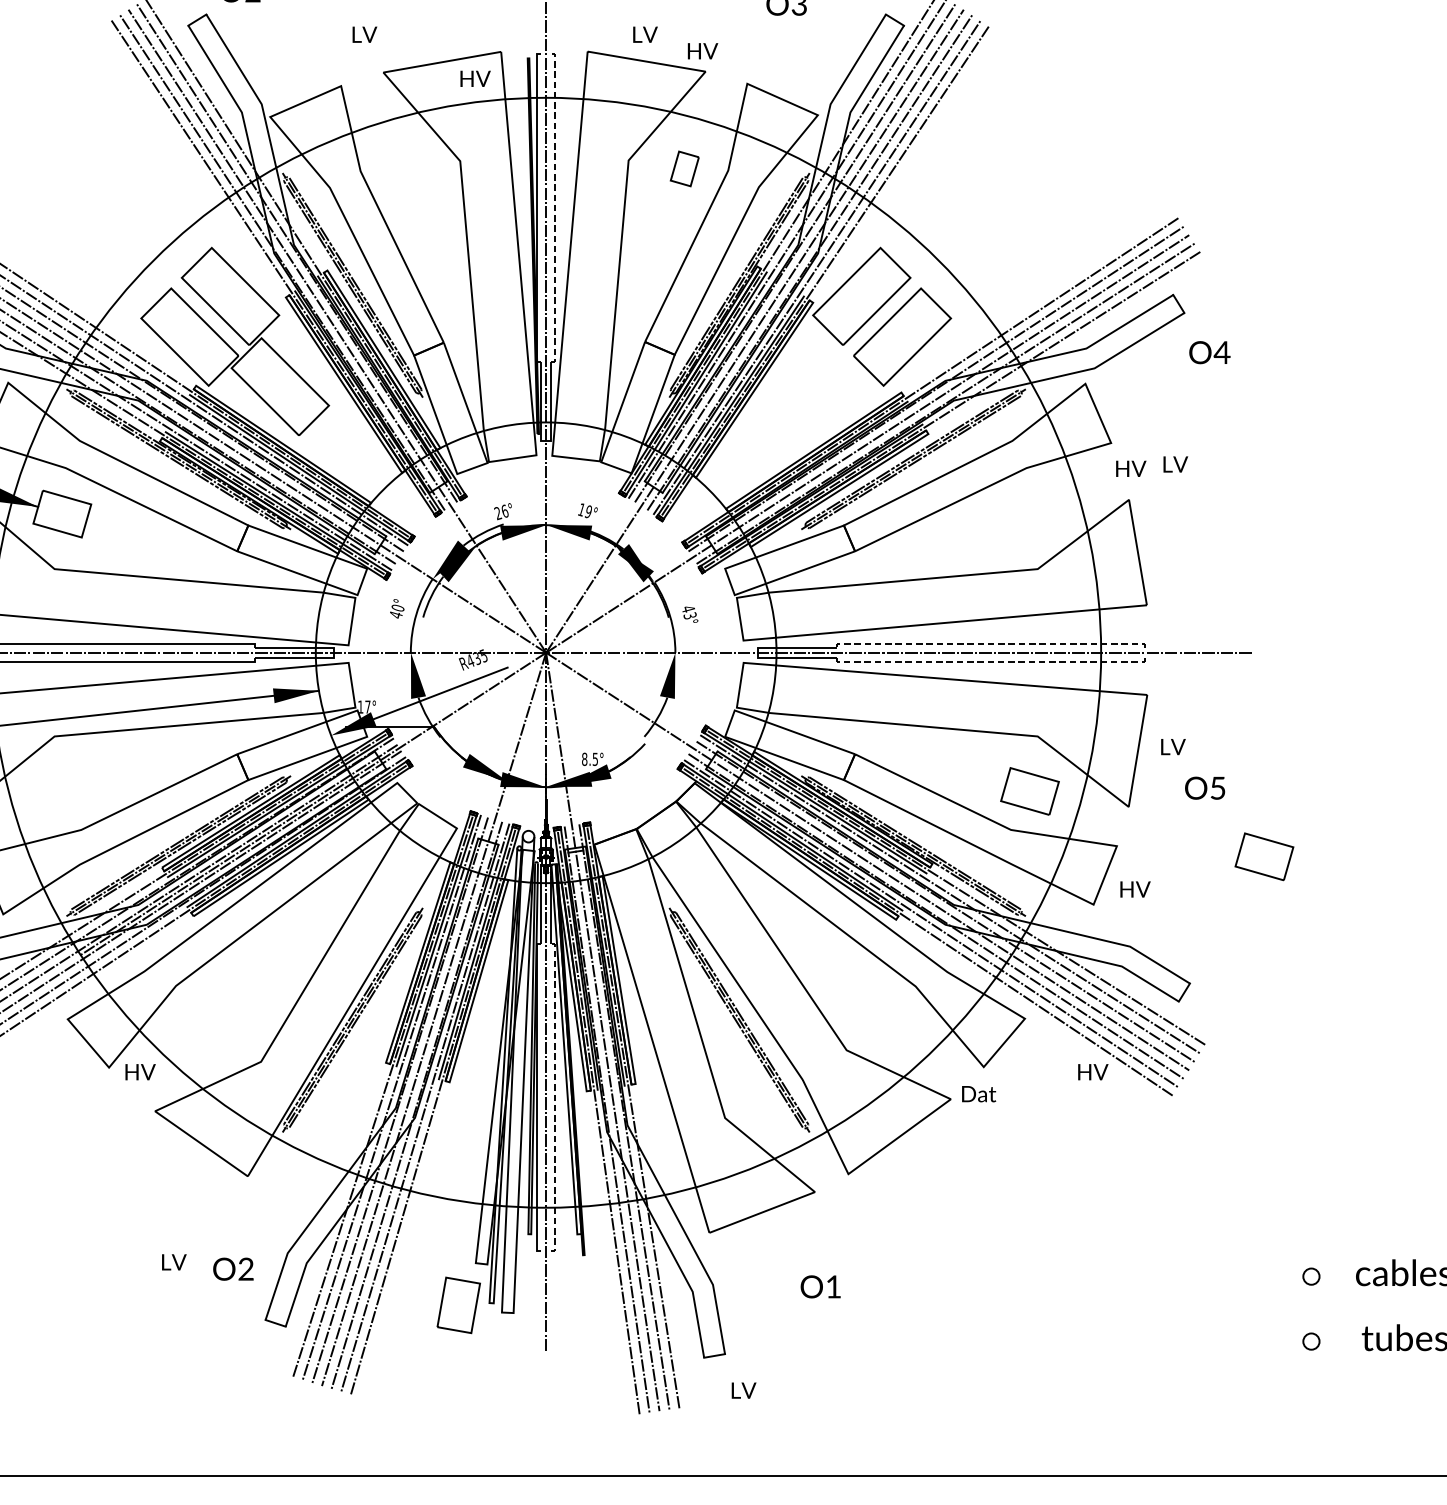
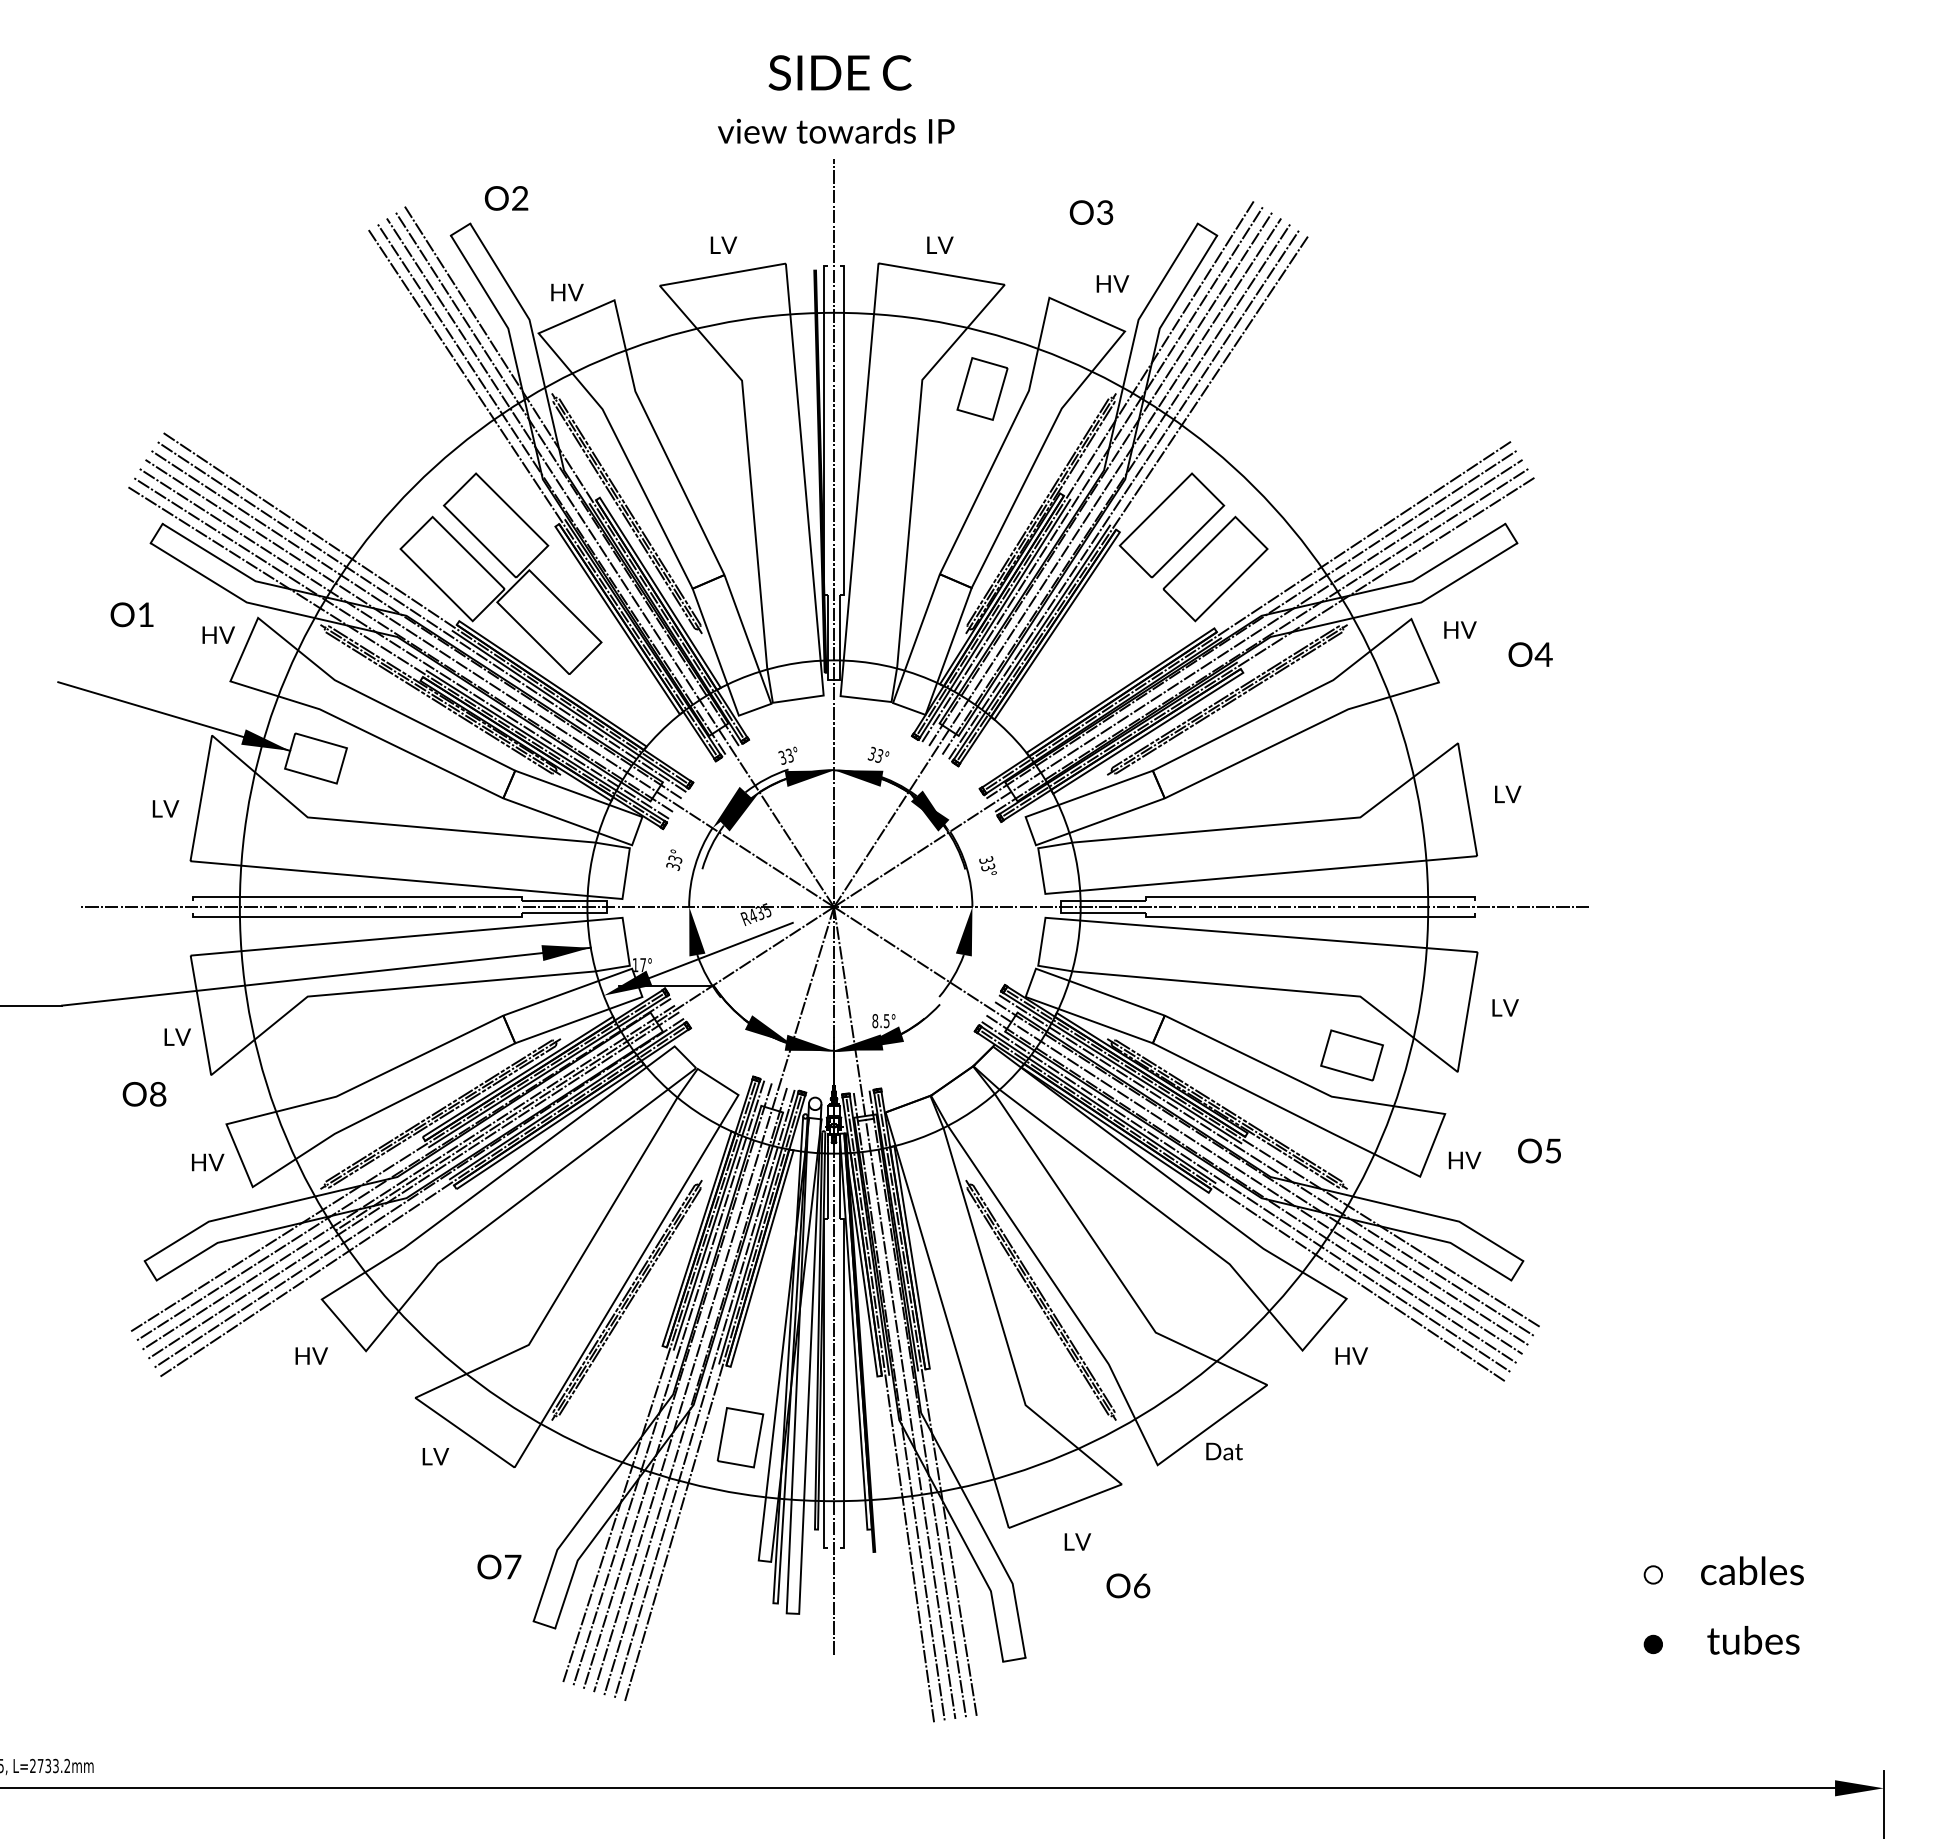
text: (364, 34) -> (723, 244), moved
text: (702, 50) -> (1112, 283), moved
text: (475, 78) -> (567, 292), moved
part: (684, 168) -> (982, 388), size x1.67
line: (555, 207) -> (843, 430), dashed -> solid
text: (1209, 352) -> (1530, 654), moved
text: (1176, 464) -> (1508, 794), moved
text: (1131, 468) -> (1460, 629), moved
text: (584, 510) -> (875, 754), 19° -> 33°
text: (500, 512) -> (785, 756), 26° -> 33°
text: (688, 608) -> (986, 859), 43° -> 33°
text: (396, 611) -> (673, 862), 40° -> 33°
line: (990, 643) -> (1309, 897), dashed -> solid
line: (991, 661) -> (1310, 916), dashed -> solid
text: (1205, 787) -> (1539, 1150), moved
part: (1263, 856) -> (1602, 1125), removed
text: (140, 1071) -> (311, 1355), moved
text: (1092, 1071) -> (1351, 1355), moved
text: (979, 1094) -> (1224, 1451), moved
line: (555, 1096) -> (843, 1382), dashed -> solid
text: (173, 1262) -> (435, 1456), moved
text: (245, 1268) -> (512, 1566), O2 -> O7
text: (834, 1286) -> (1142, 1585), O1 -> O6
part: (458, 1305) -> (740, 1437), moved
fill: (1311, 1341) -> (1653, 1644), added
text: (743, 1390) -> (1077, 1541), moved

